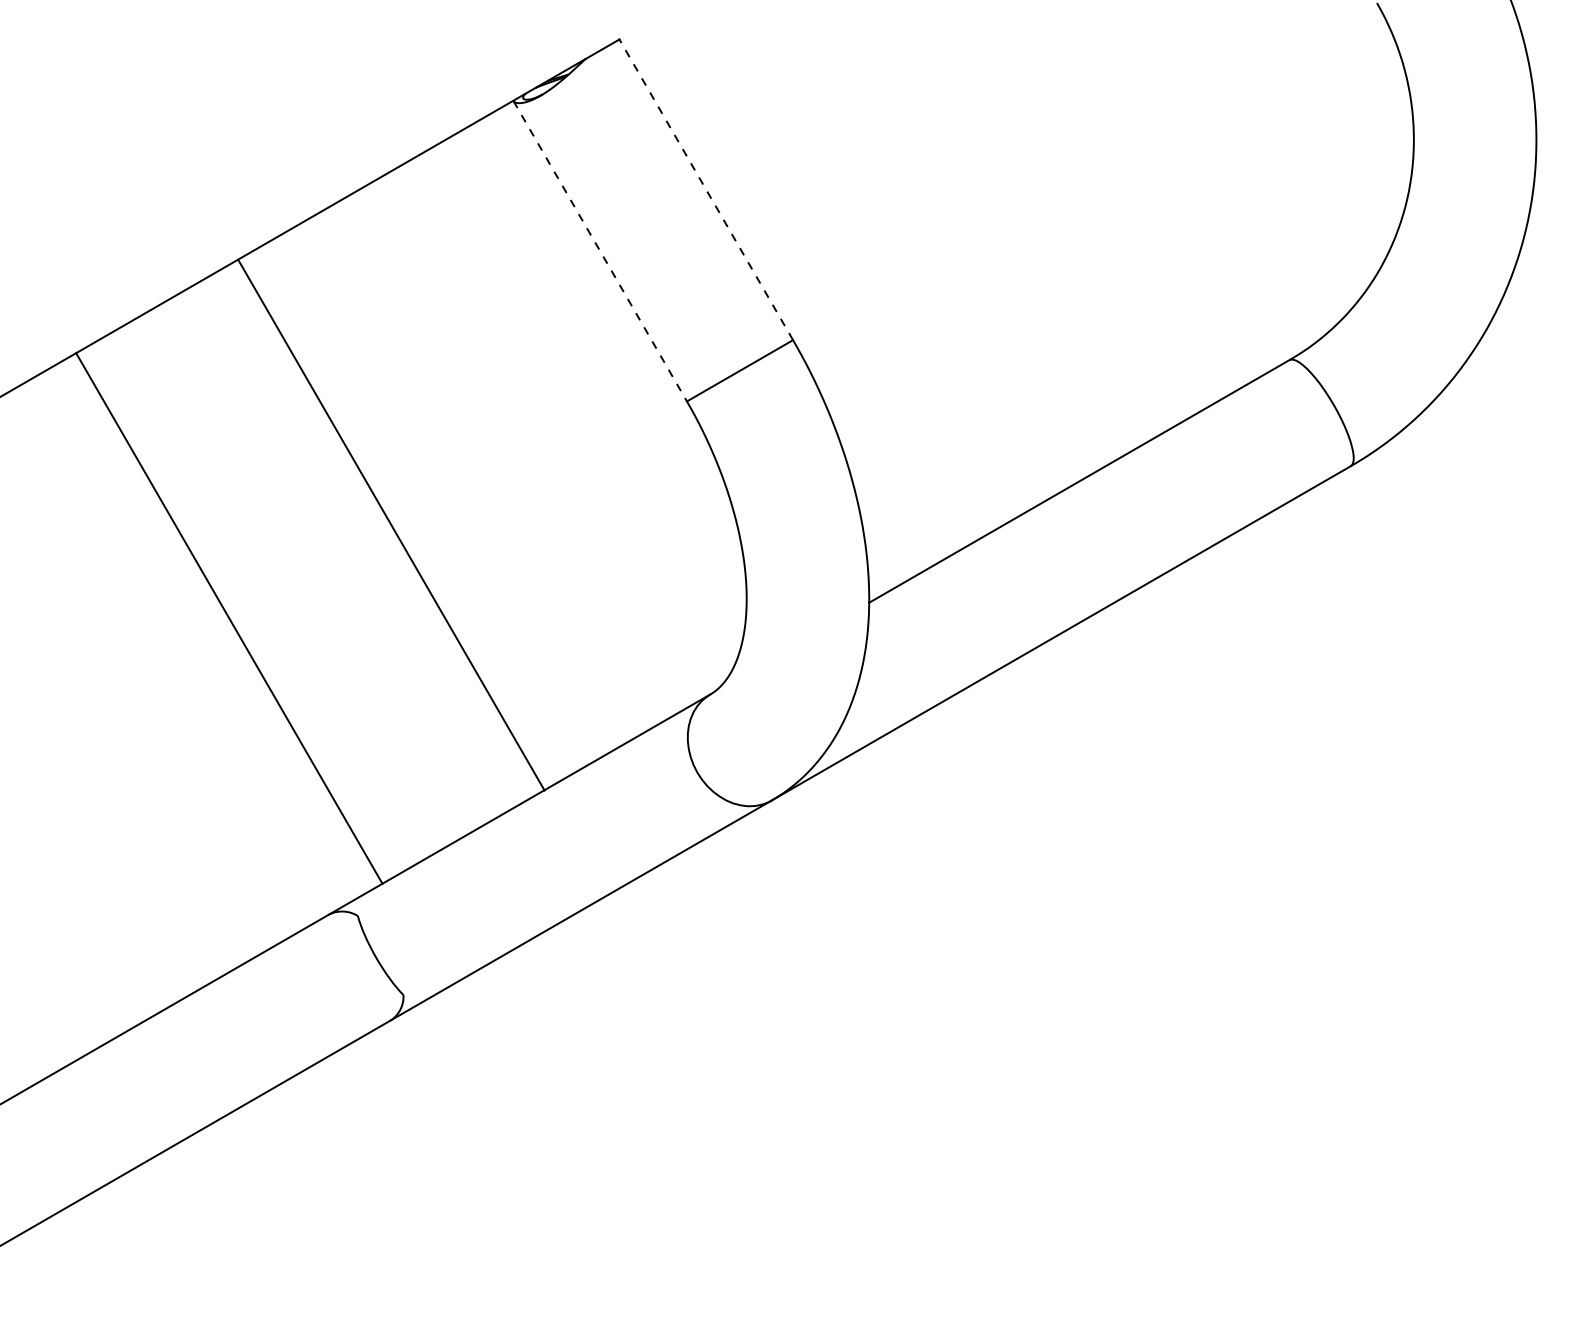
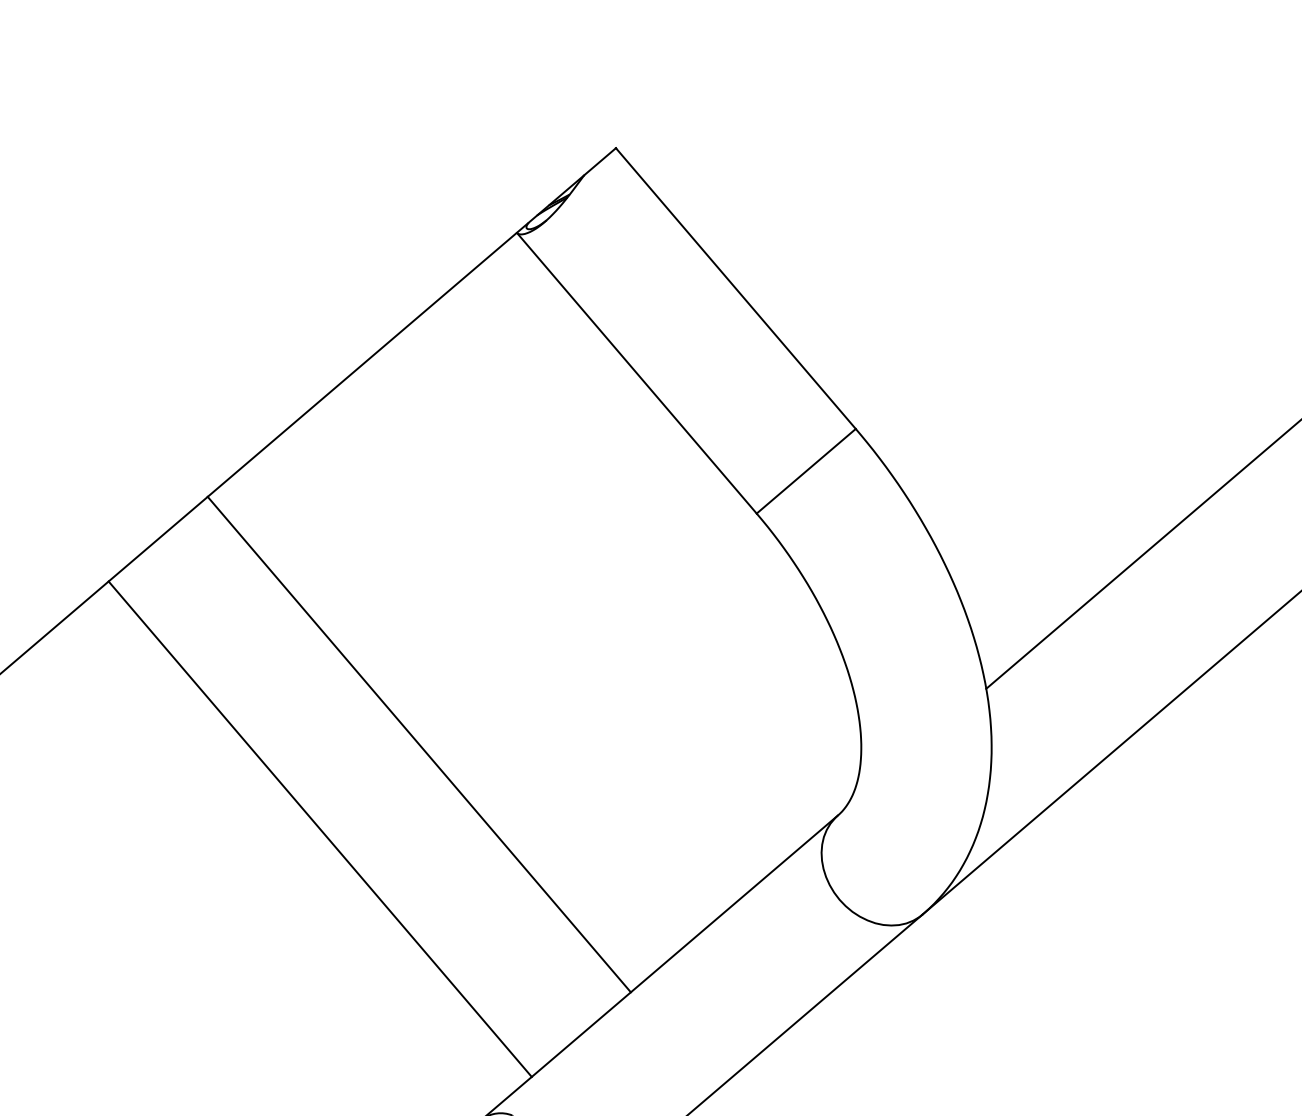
line: (706, 189) -> (736, 288), dashed -> solid
line: (600, 251) -> (637, 373), dashed -> solid
line: (391, 524) -> (419, 743), moved

